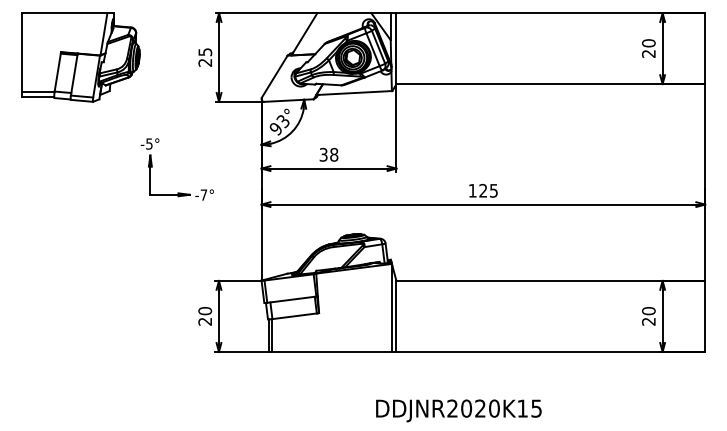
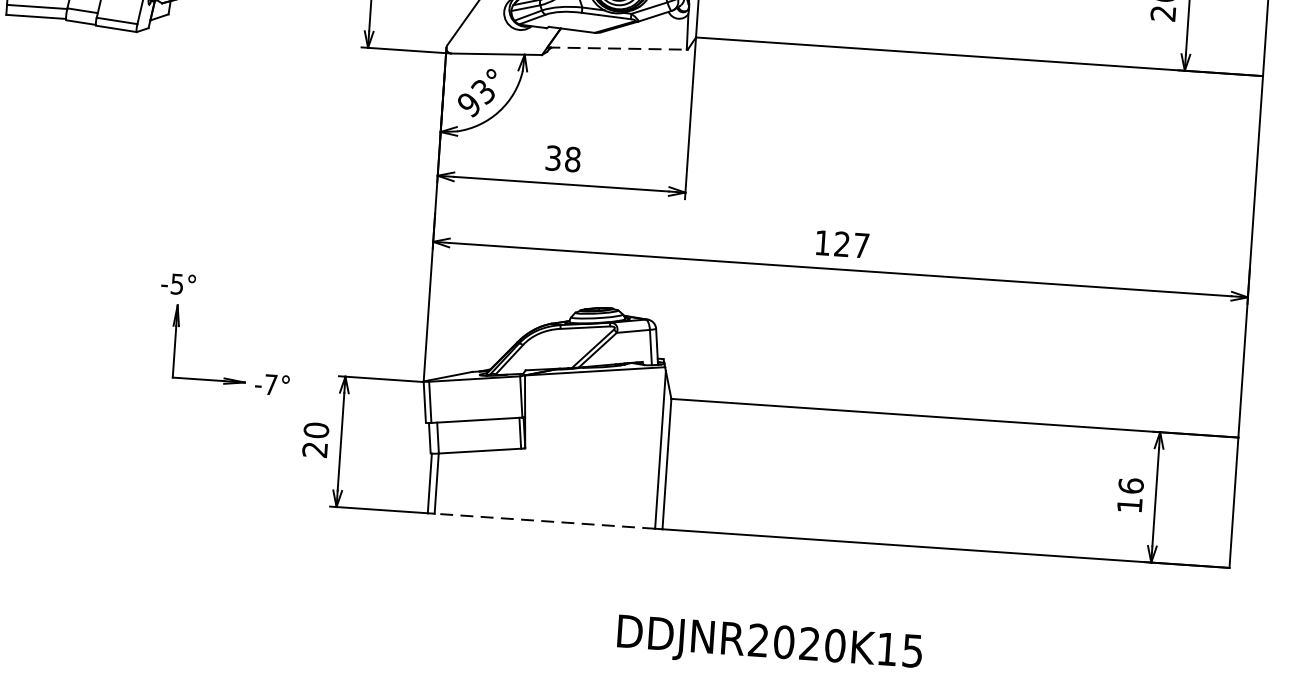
line: (354, 93) -> (617, 49), solid -> dashed
text: (493, 190) -> (860, 244), 125 -> 127
part: (177, 192) -> (222, 376), moved
text: (648, 315) -> (1129, 493), 20 -> 16
line: (331, 351) -> (543, 520), solid -> dashed

